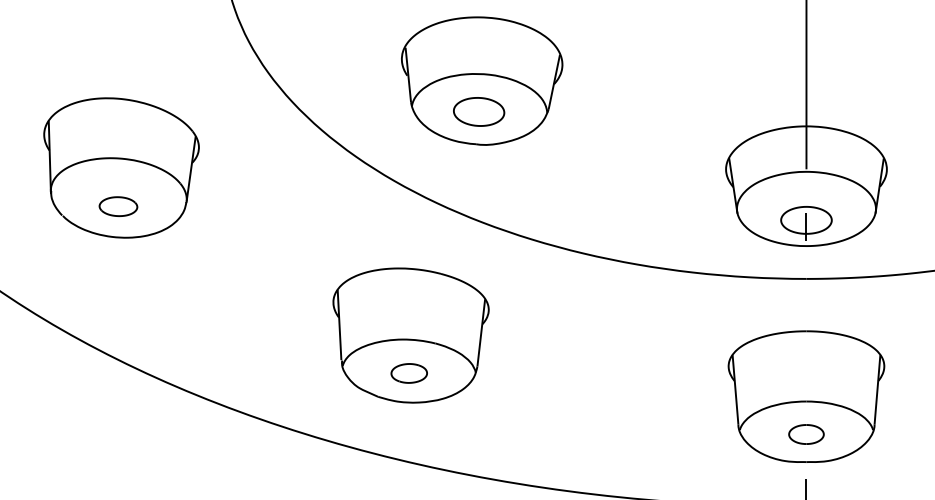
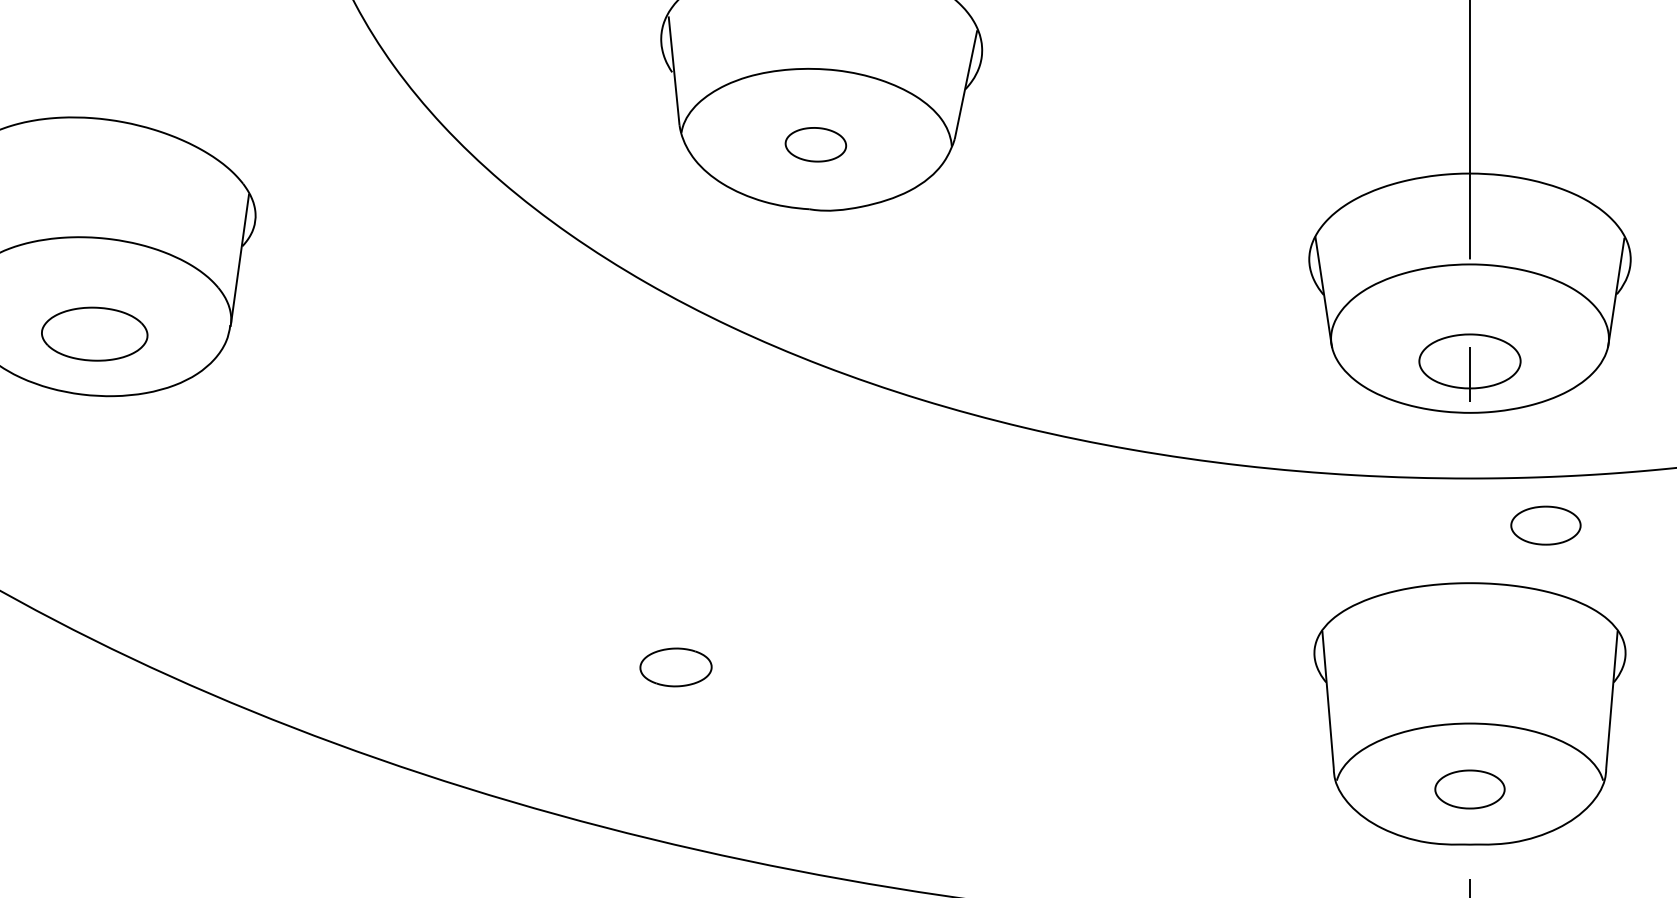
part: (479, 111) -> (816, 143), size x0.6
part: (118, 206) -> (94, 333), size x1.4
part: (844, 302) -> (1545, 525), added
part: (410, 335) -> (678, 591), removed

